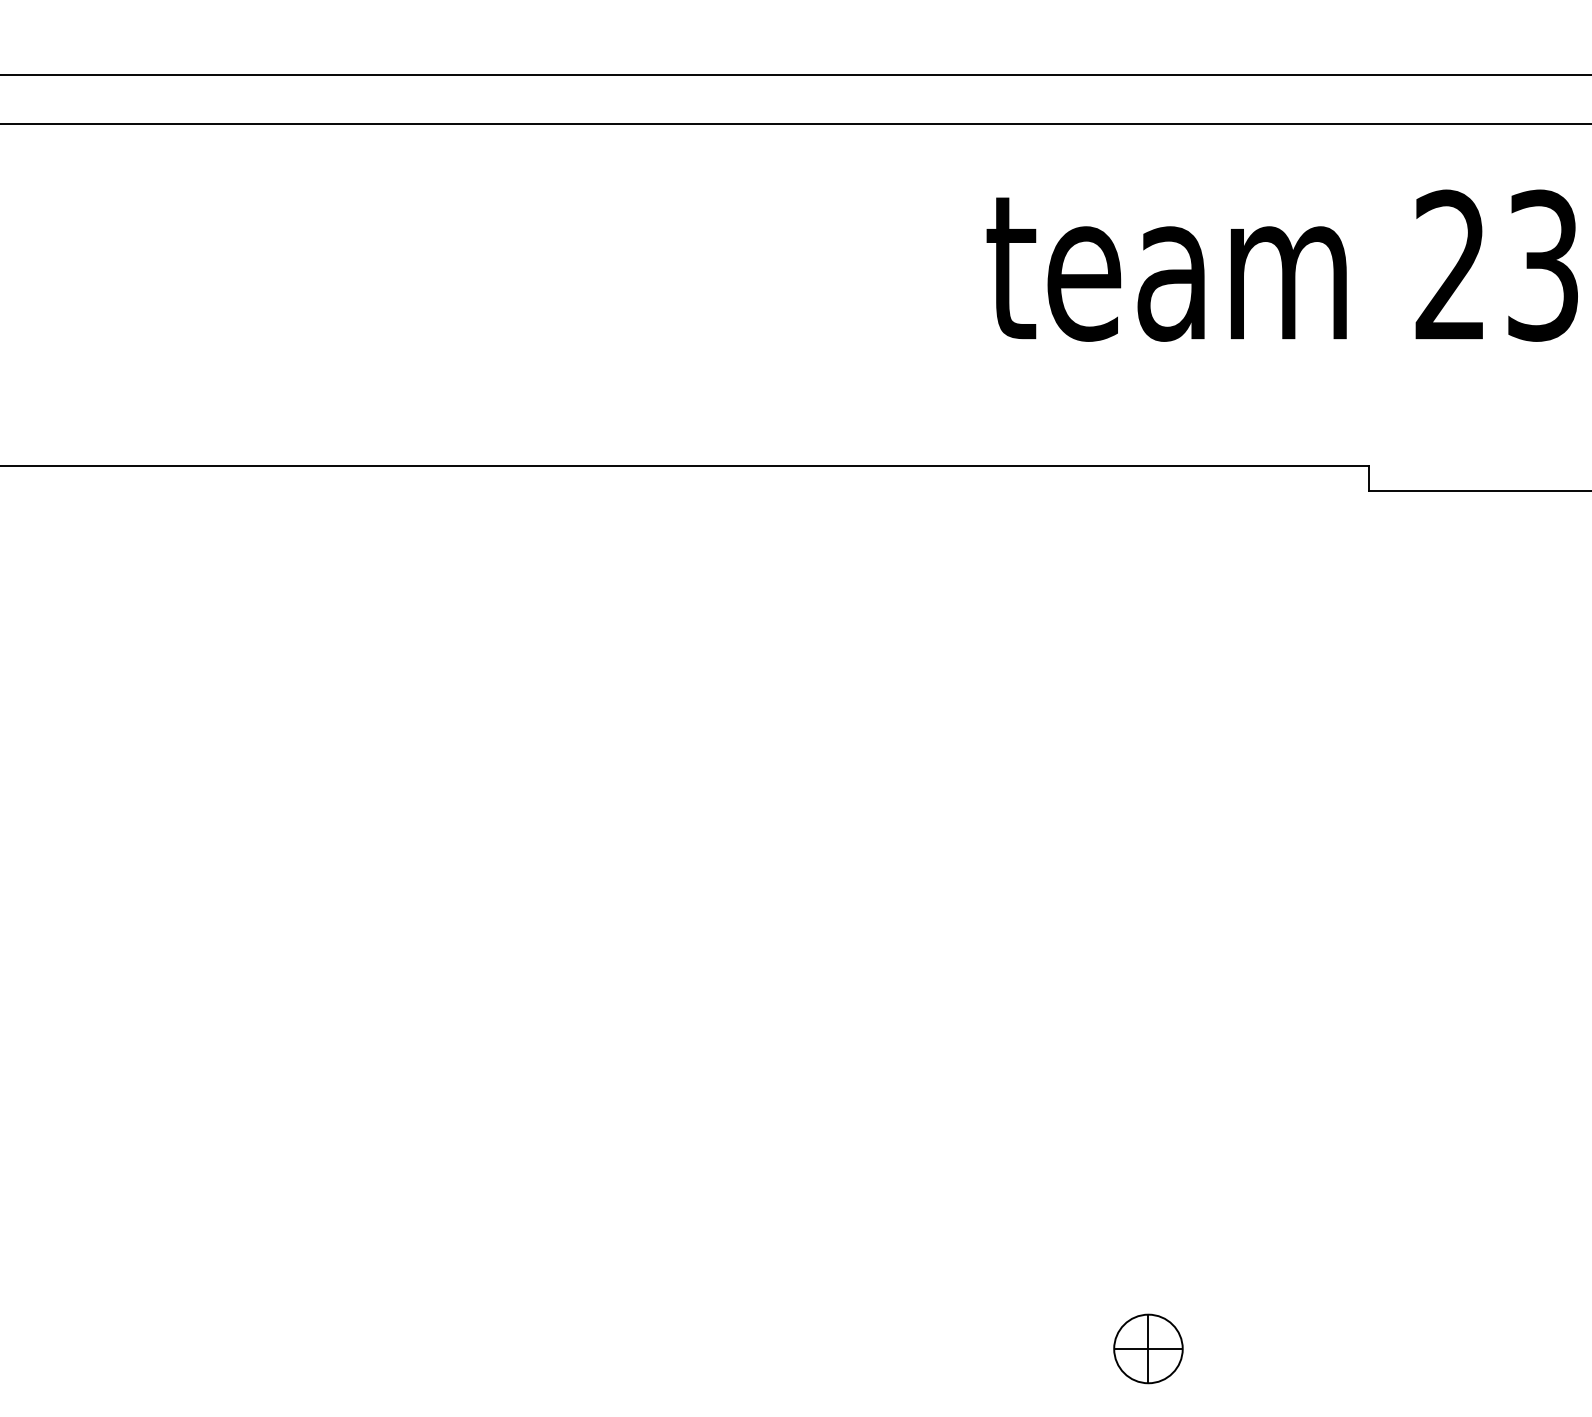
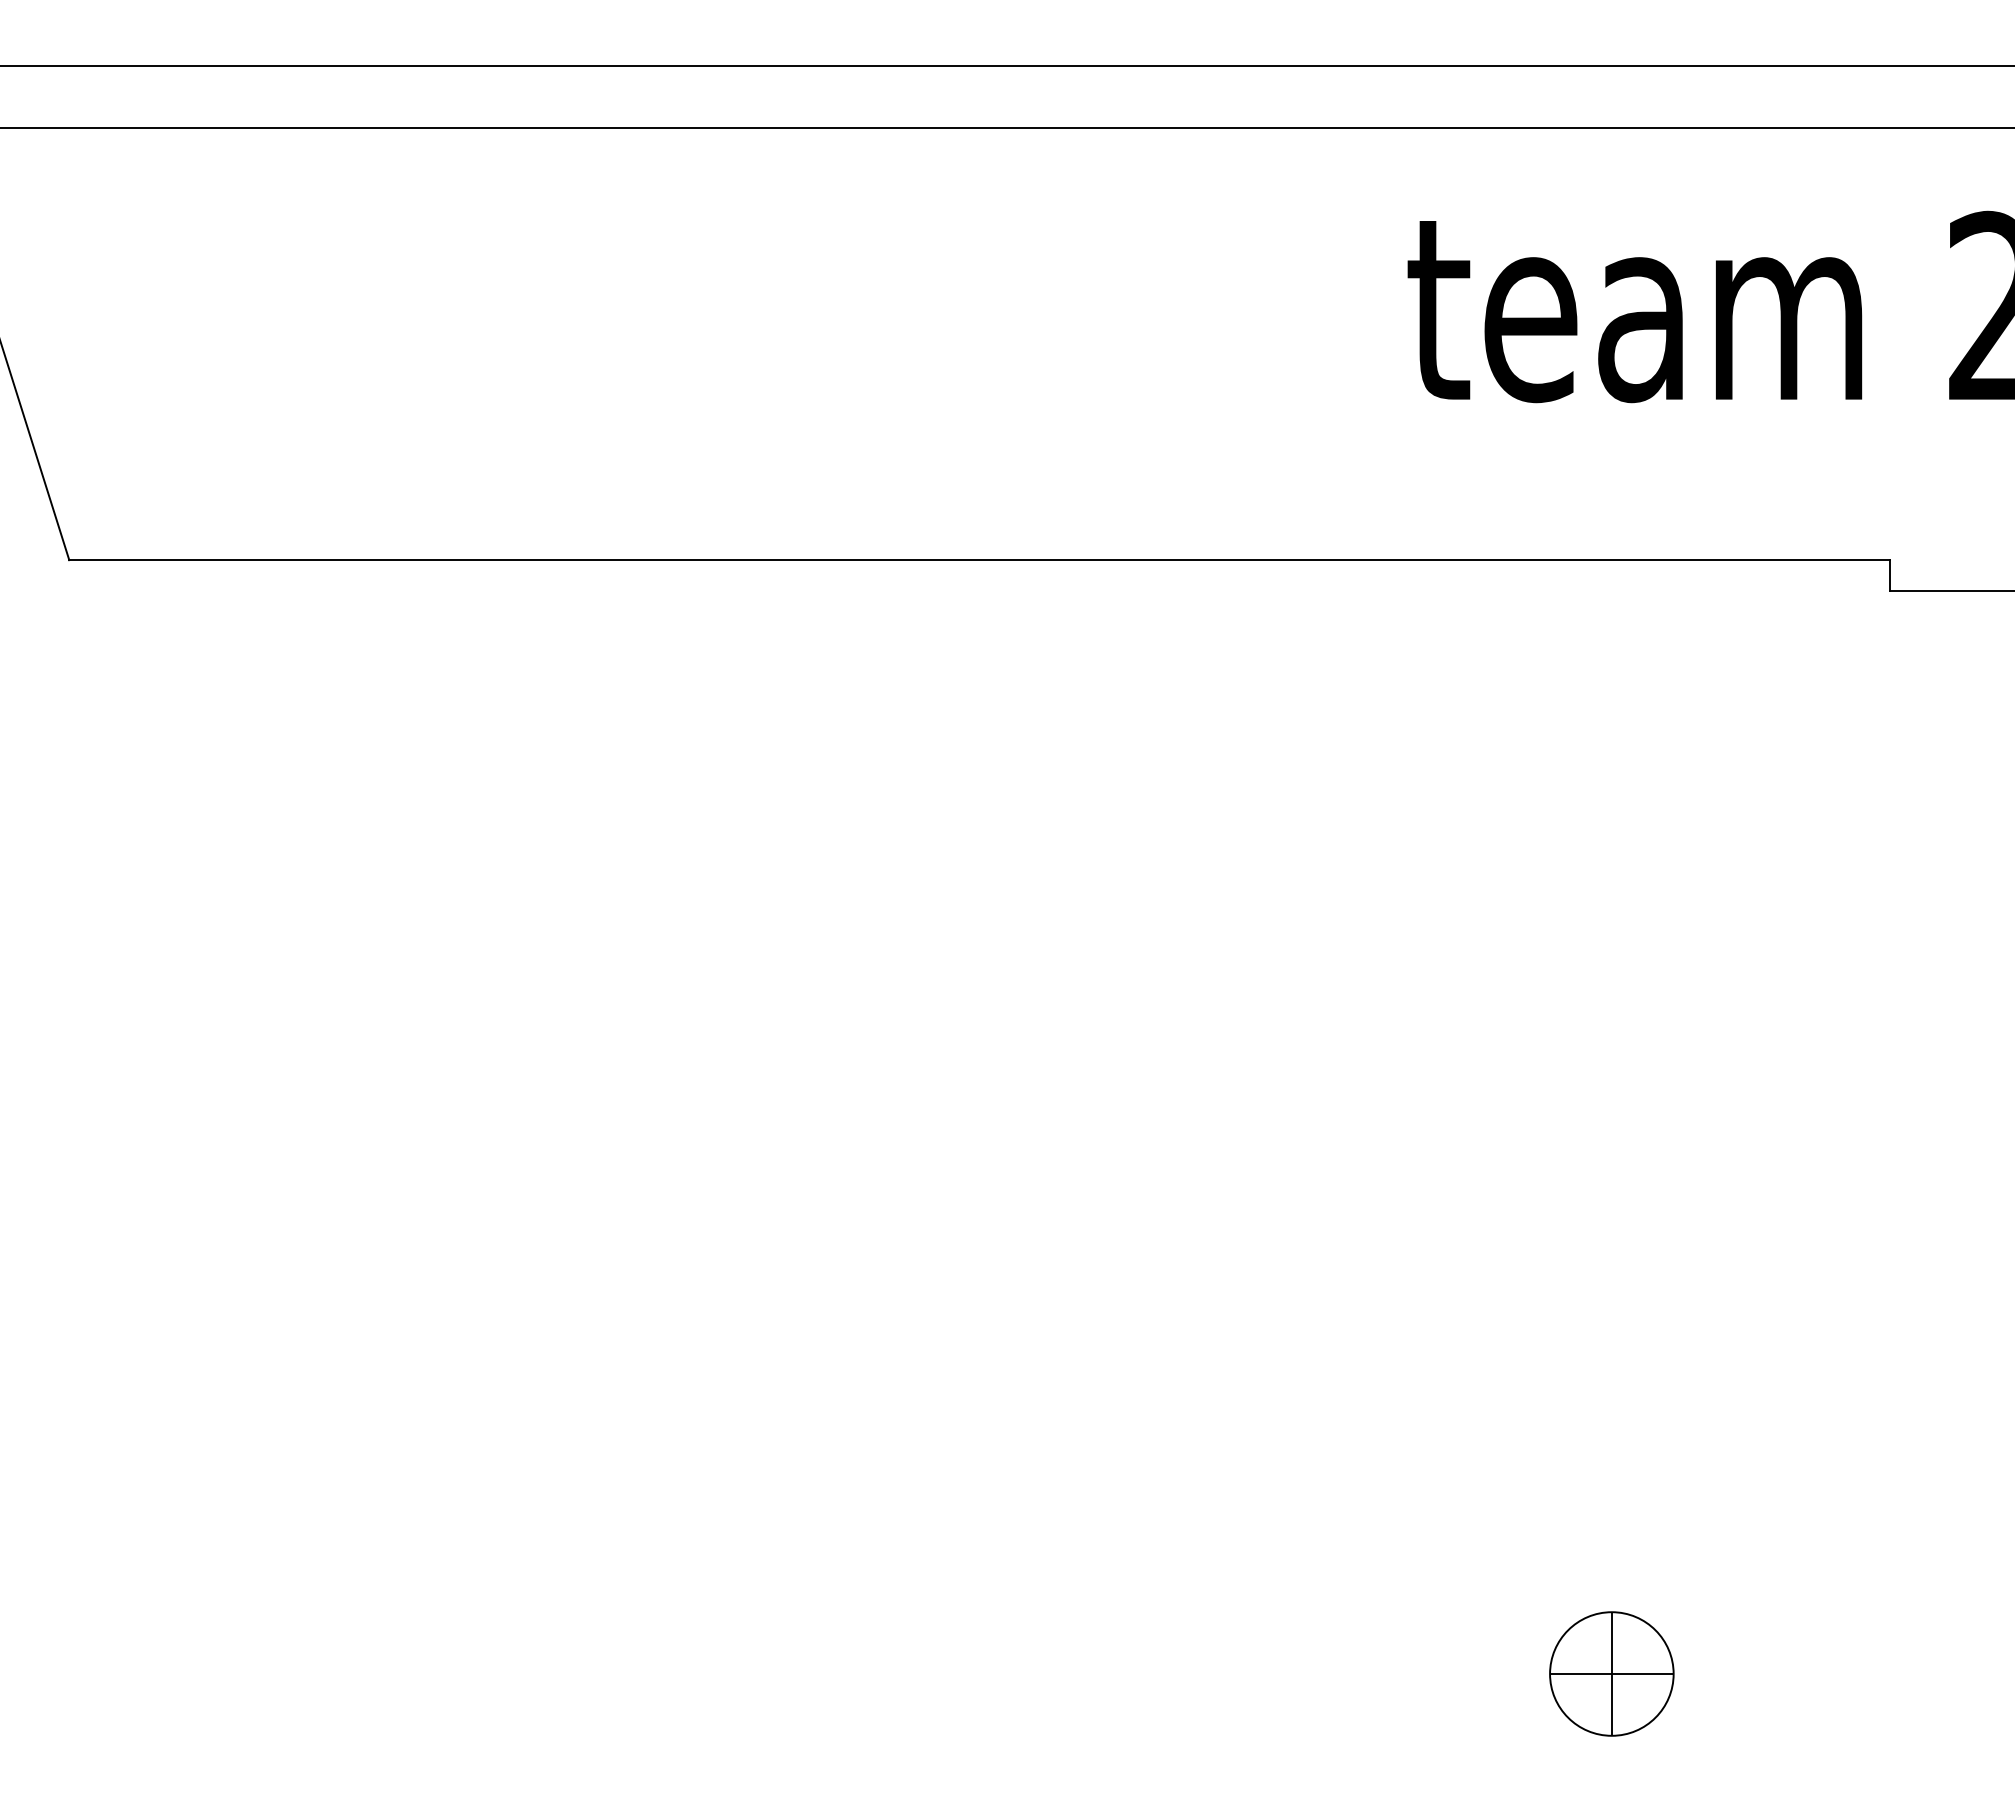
part: (1148, 1348) -> (1611, 1673), size x1.43

